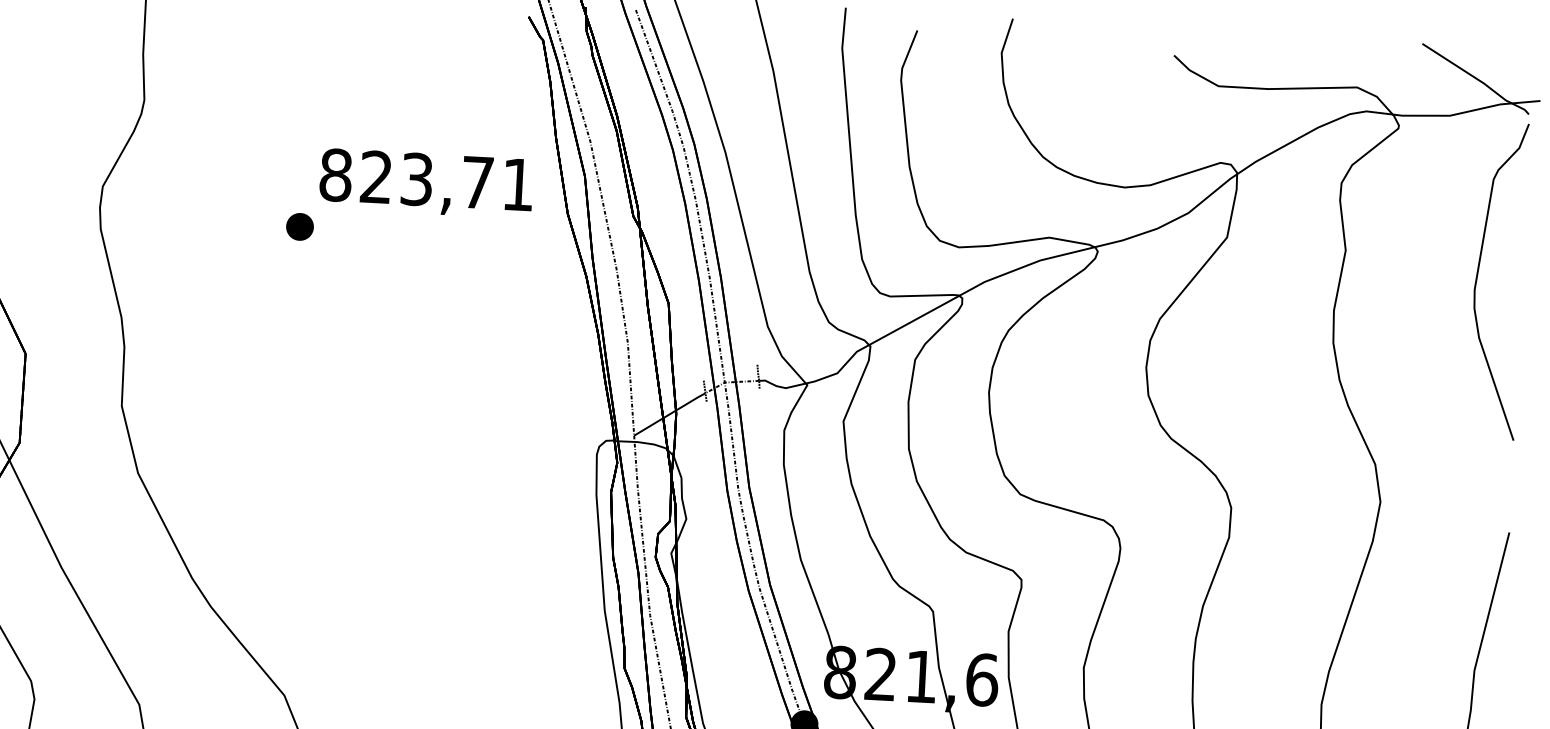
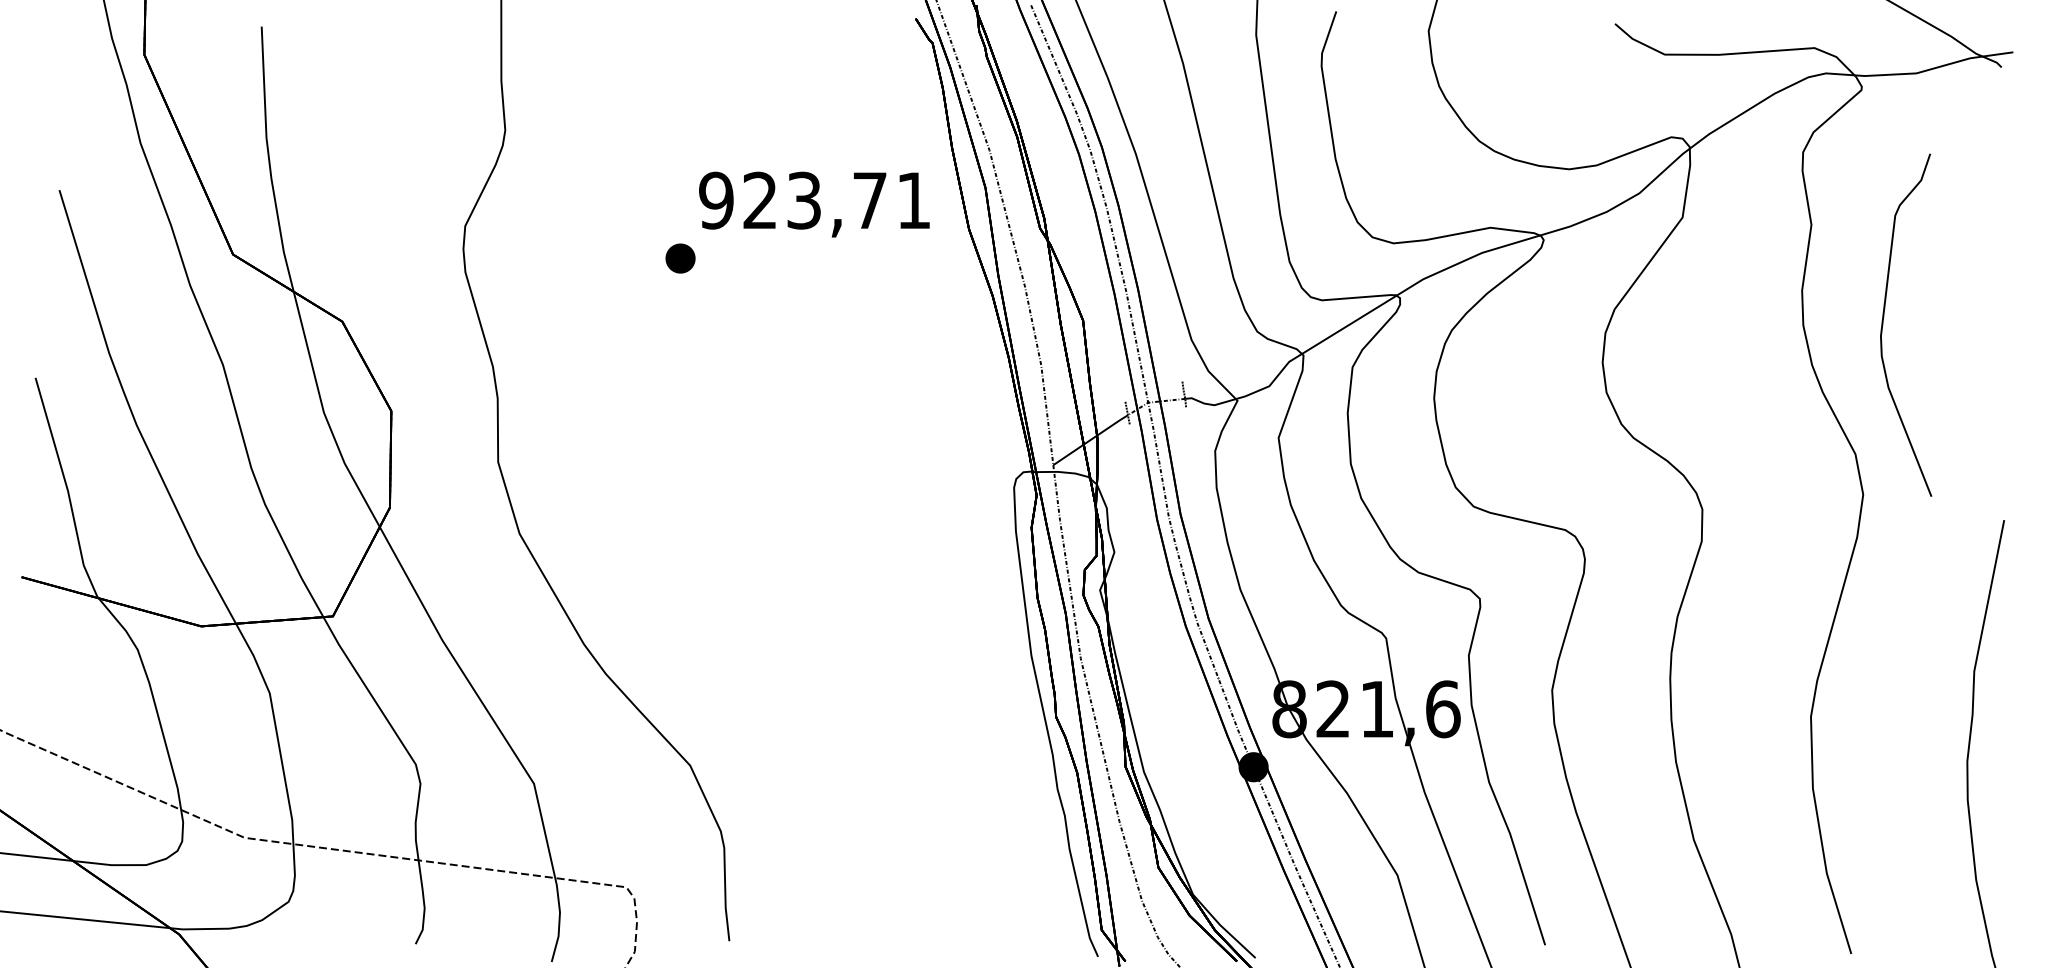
text: (336, 175) -> (716, 200), 823,71 -> 923,71
curve: (1477, 279) -> (1883, 324), moved

